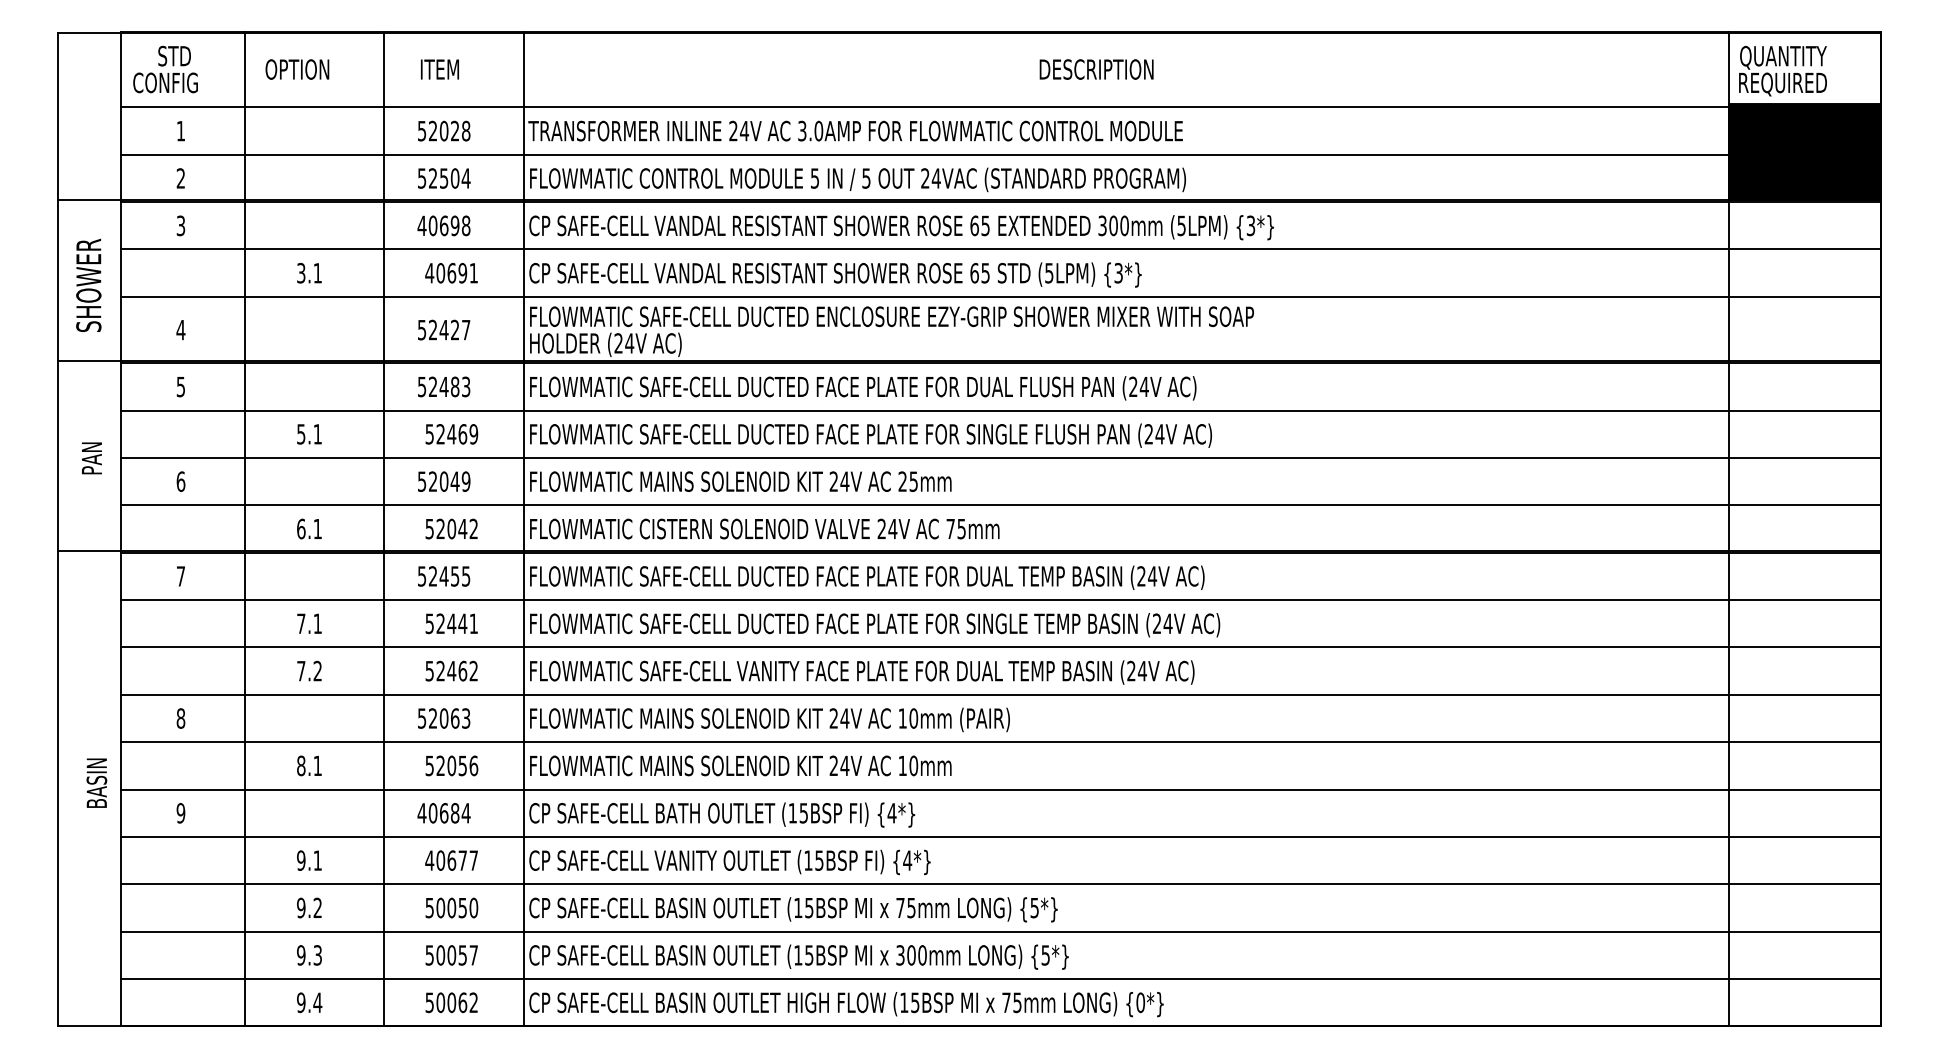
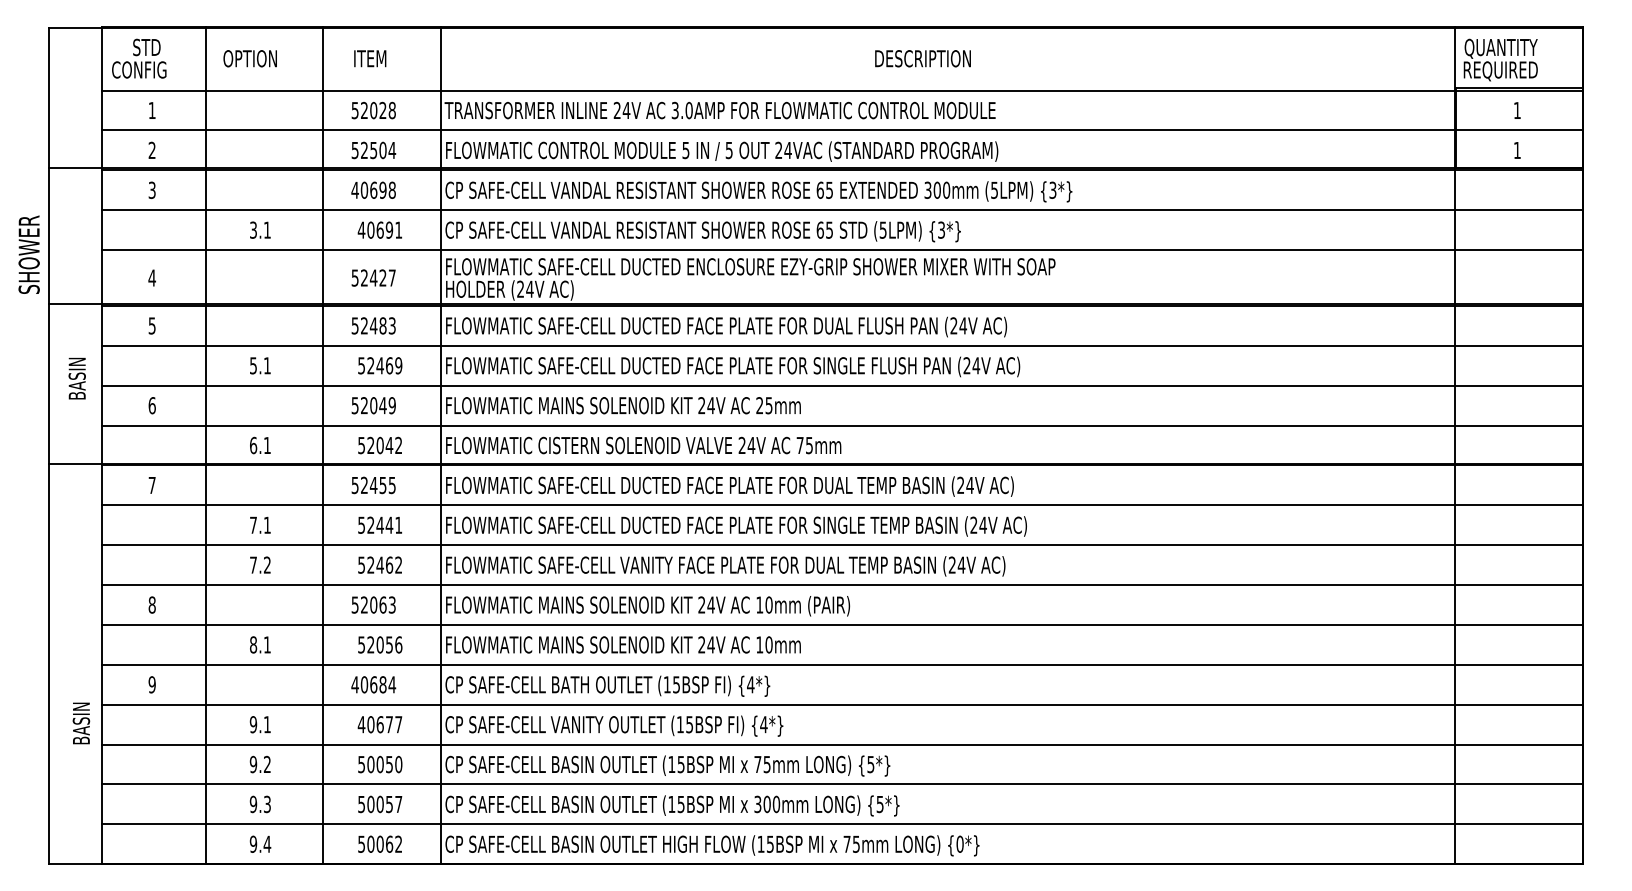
fill: (1804, 151) -> (1518, 127), removed
text: (88, 284) -> (28, 253), moved
text: (91, 448) -> (76, 377), PAN -> BASIN
text: (96, 782) -> (81, 722), moved

